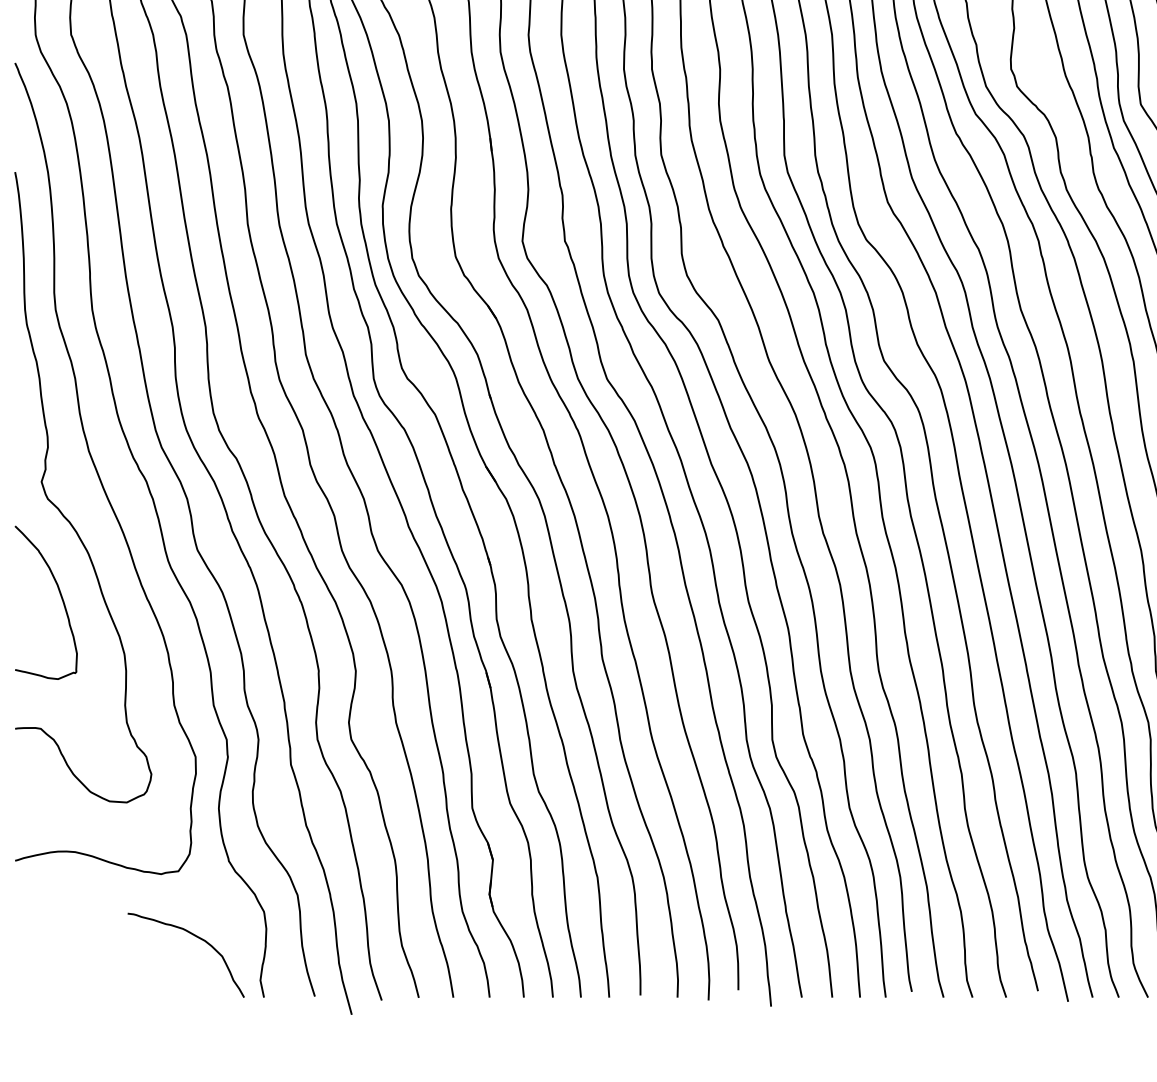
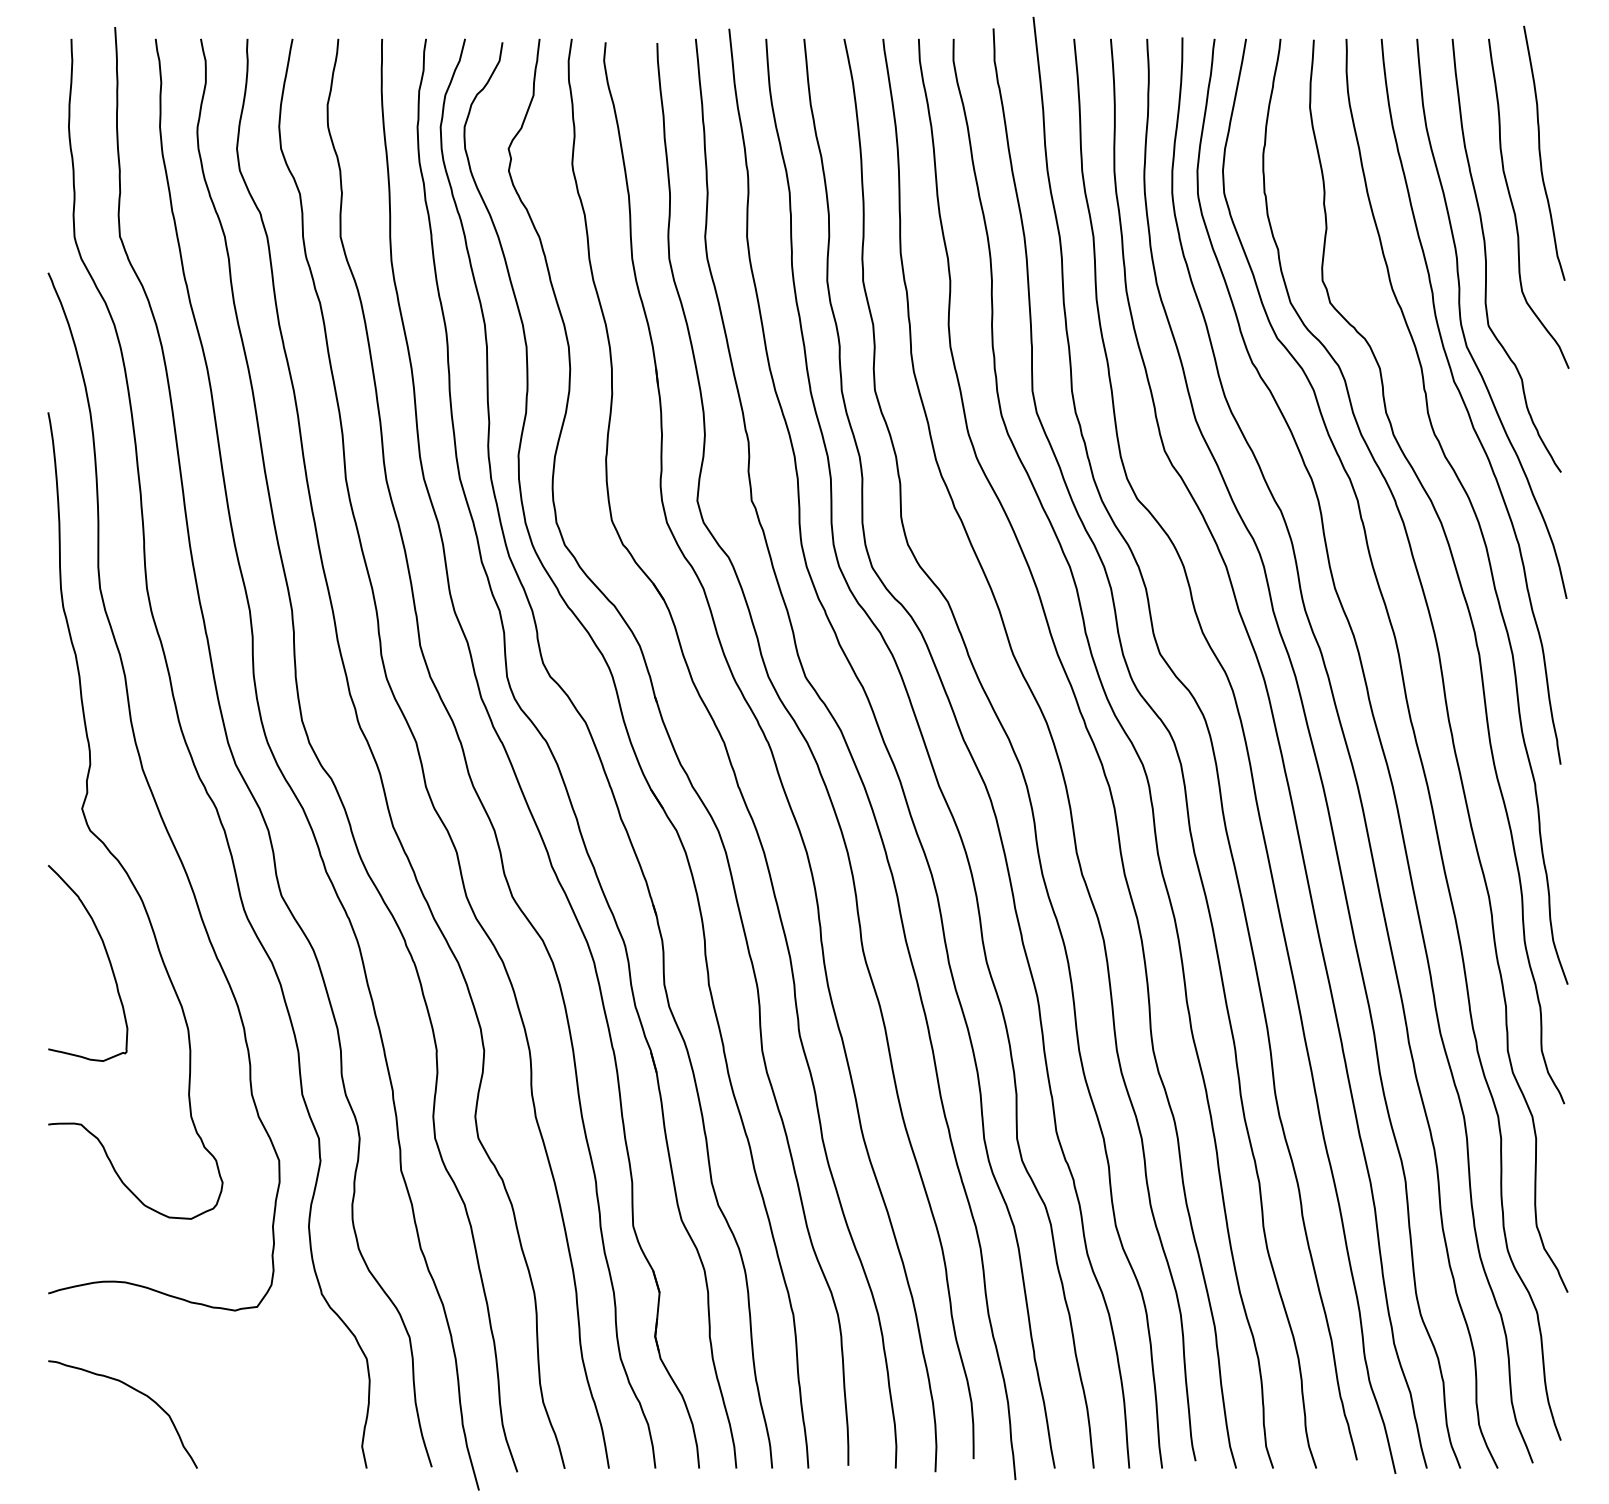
curve: (195, 936) -> (134, 1390), moved

